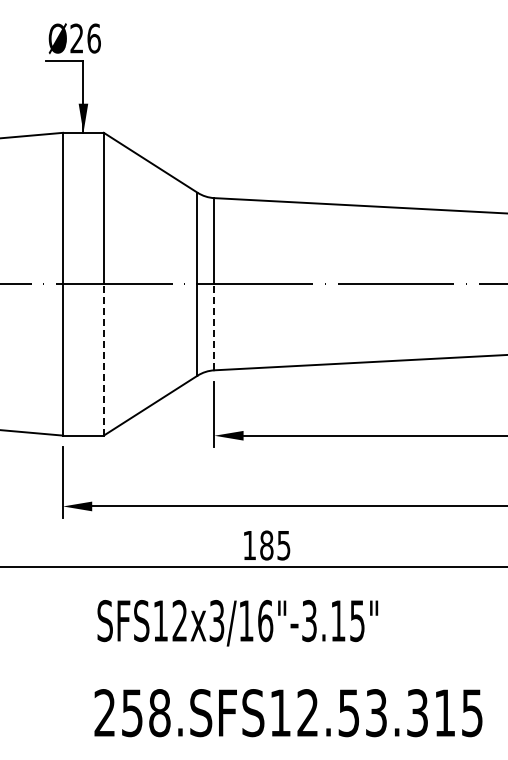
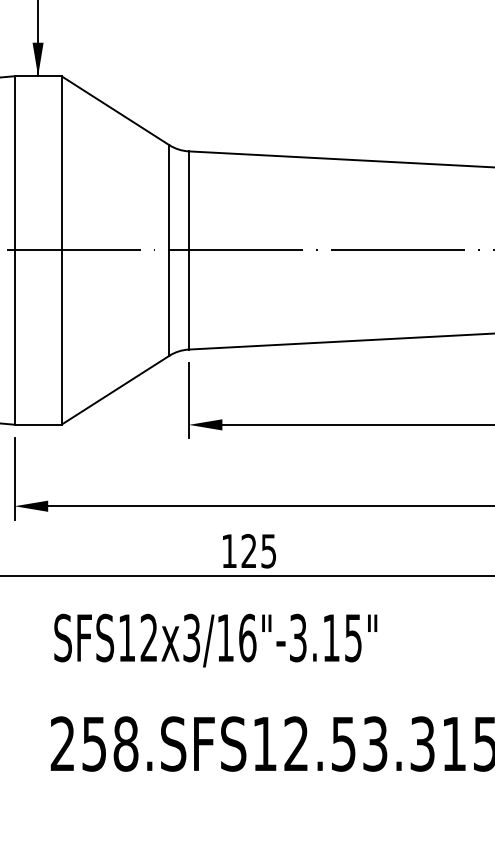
line: (214, 326) -> (188, 299), dashed -> solid
line: (103, 359) -> (61, 337), dashed -> solid
text: (266, 545) -> (248, 551), 185 -> 125

